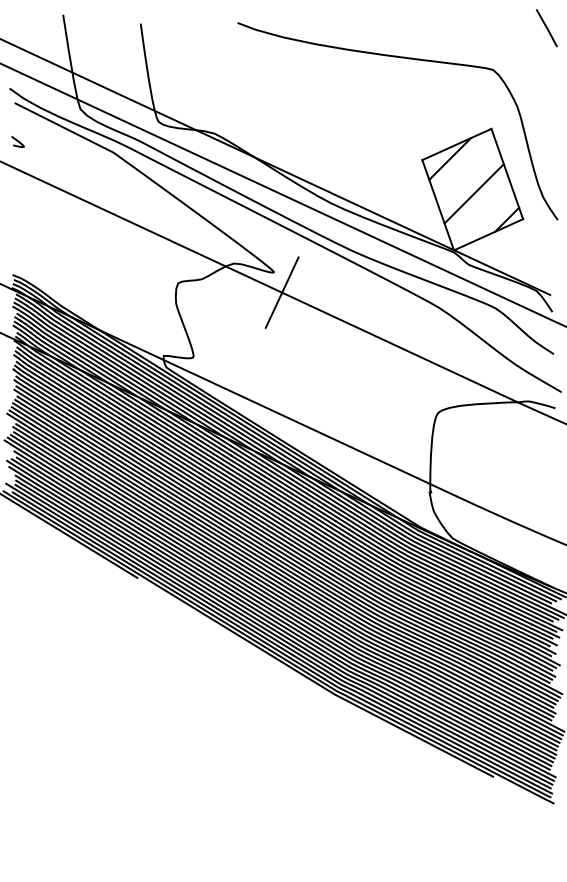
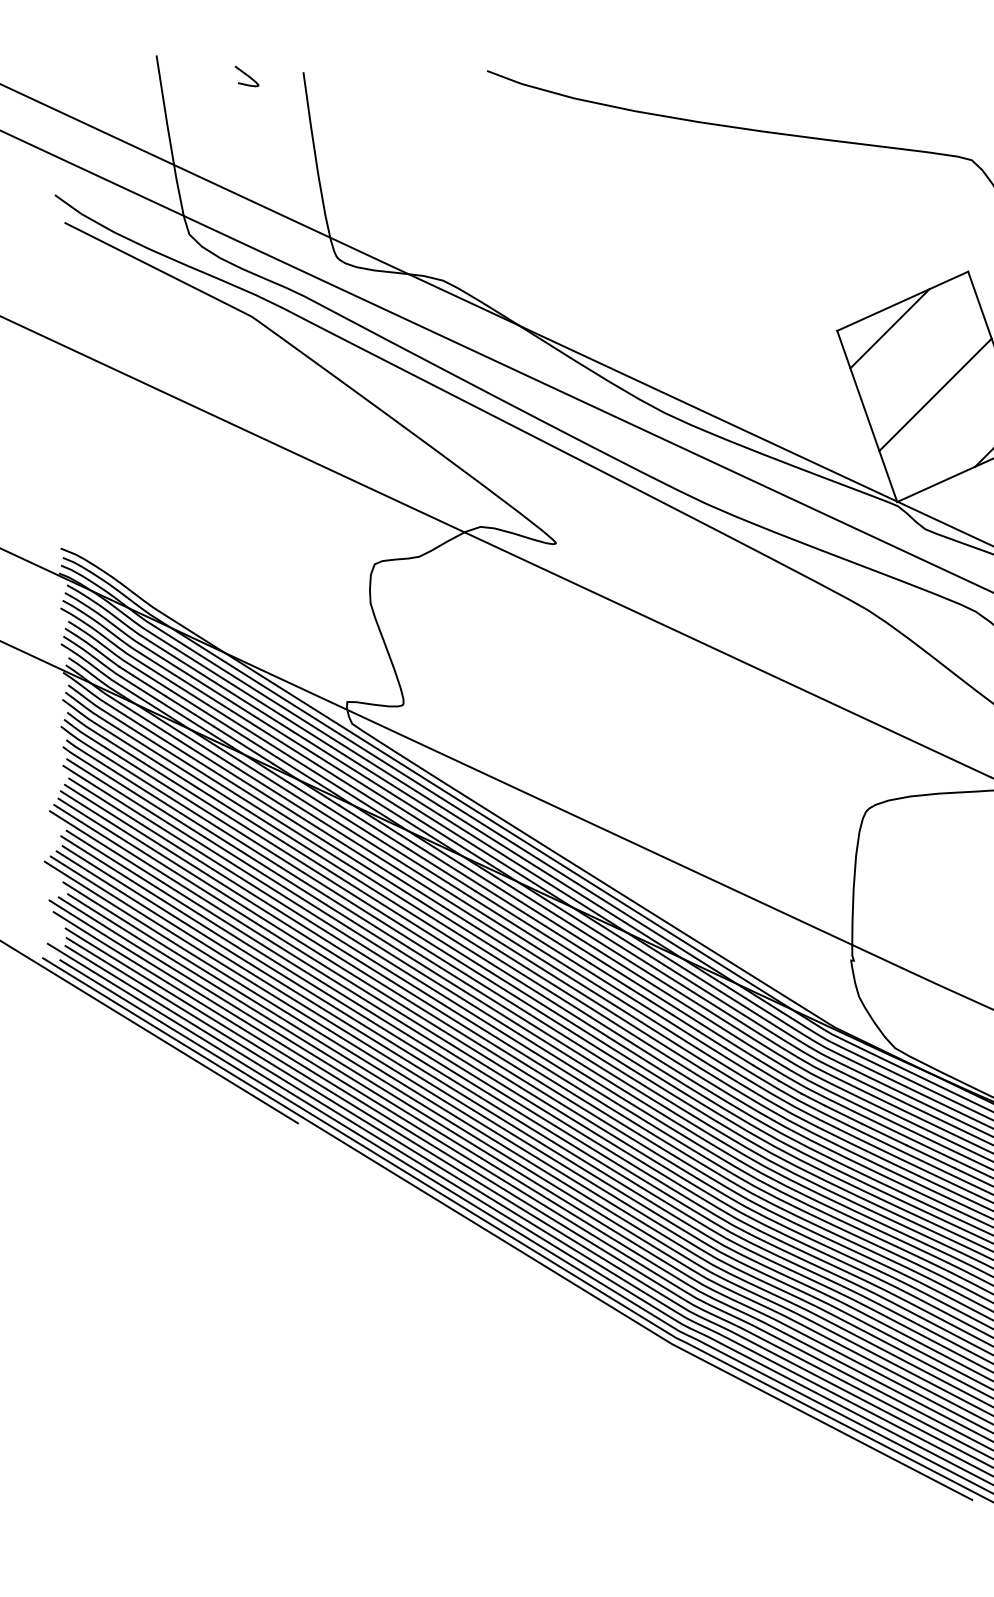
curve: (17, 141) -> (246, 75), moved
line: (281, 292) -> (570, 581), removed

